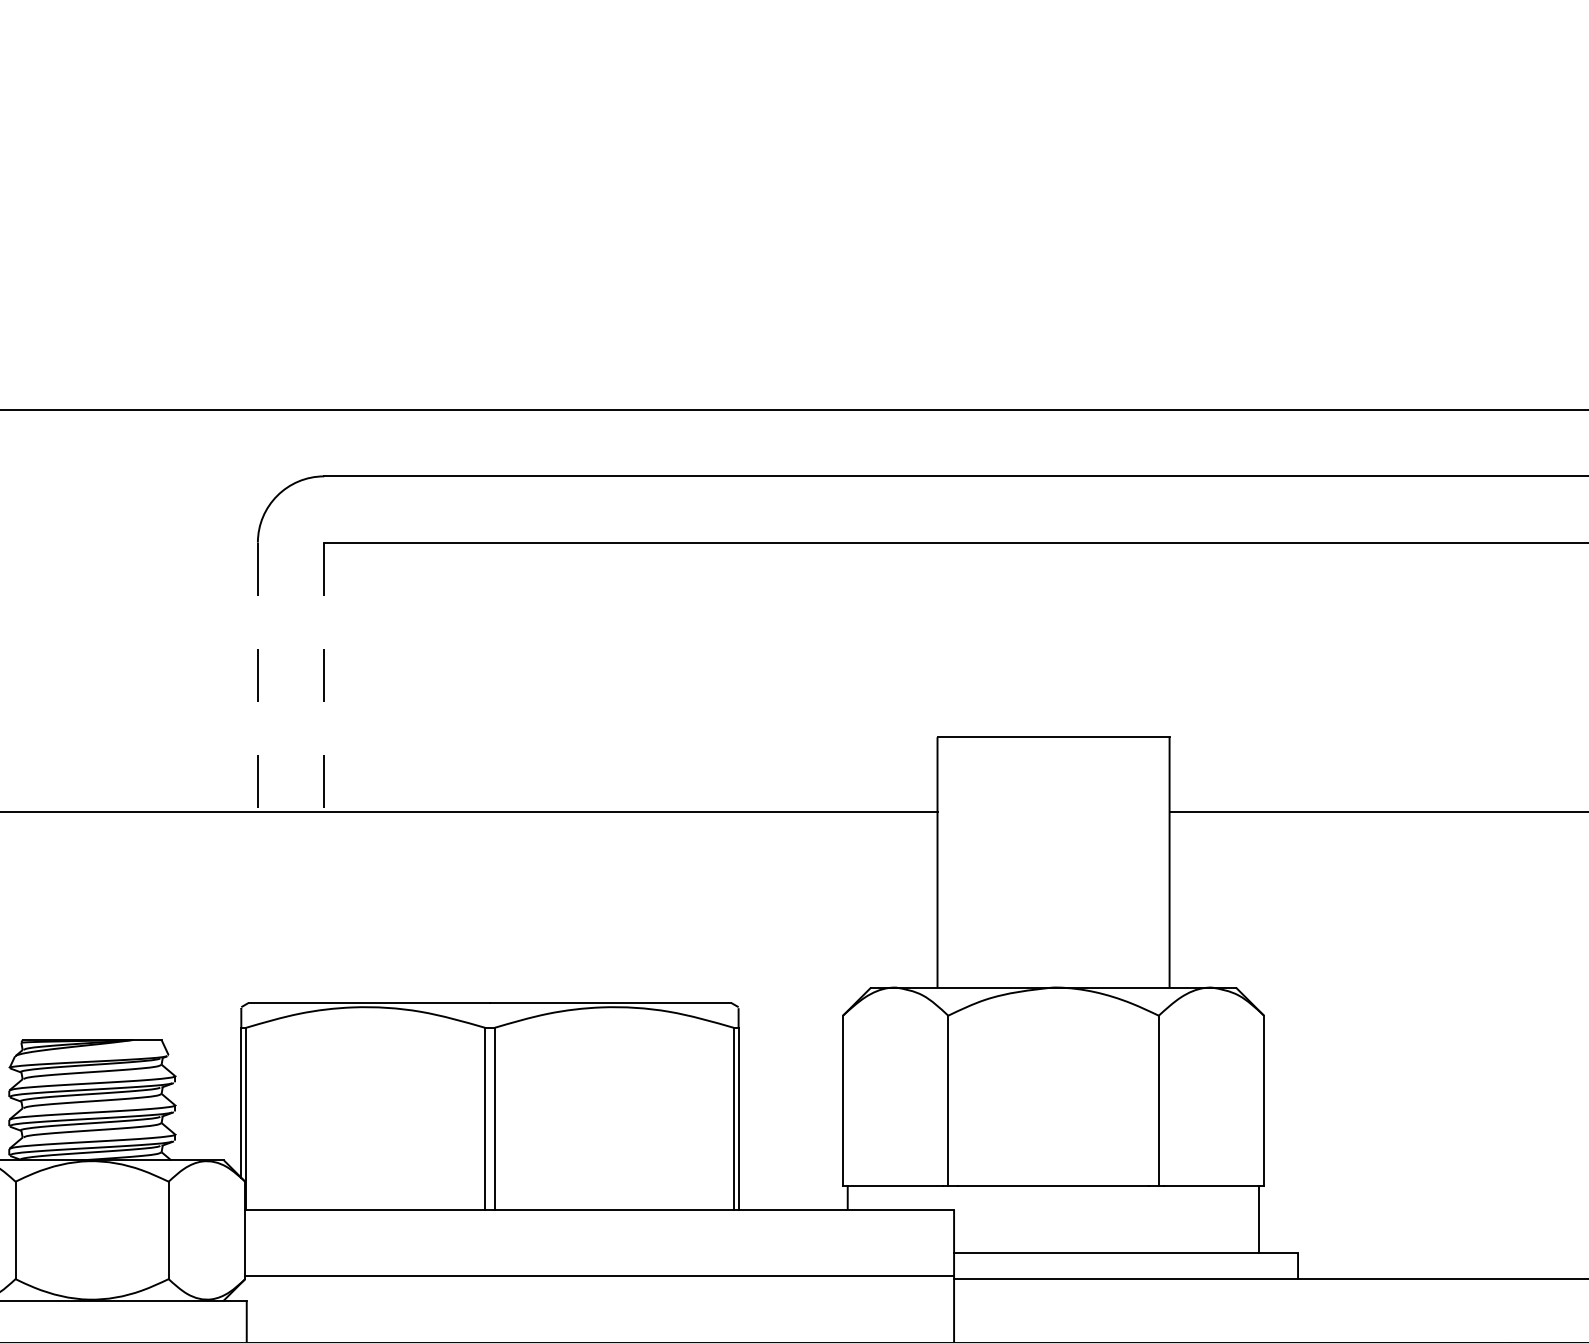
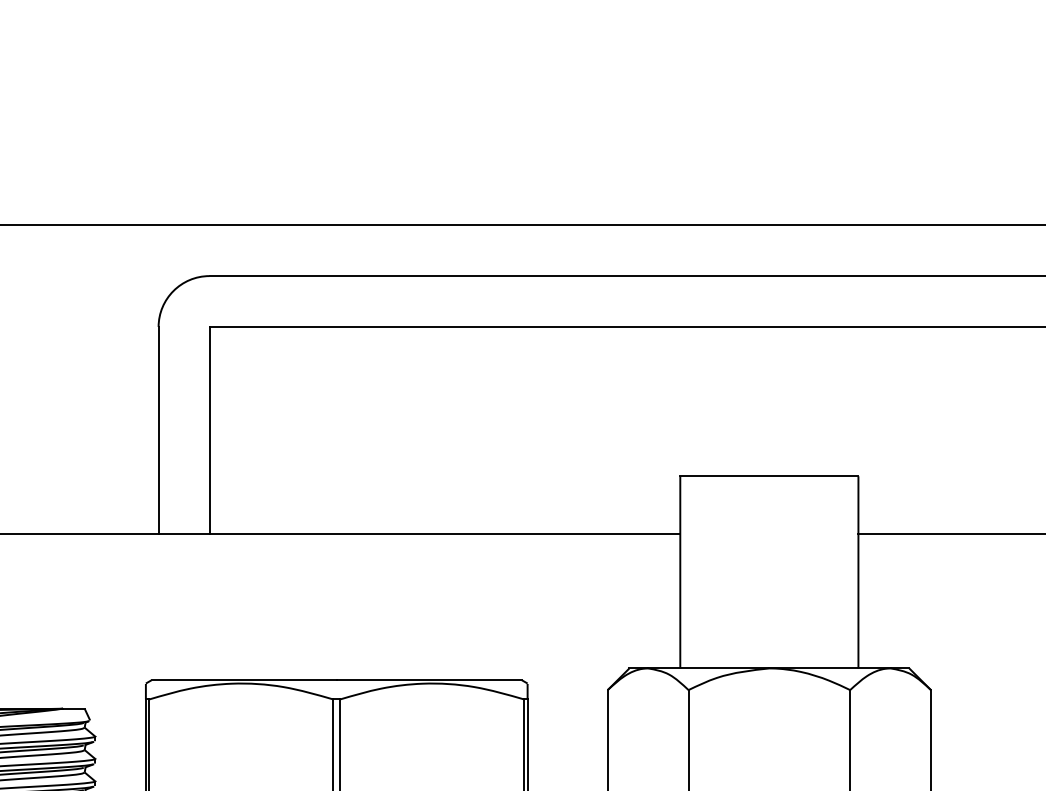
line: (257, 677) -> (158, 430), dashed -> solid
line: (324, 677) -> (209, 430), dashed -> solid

